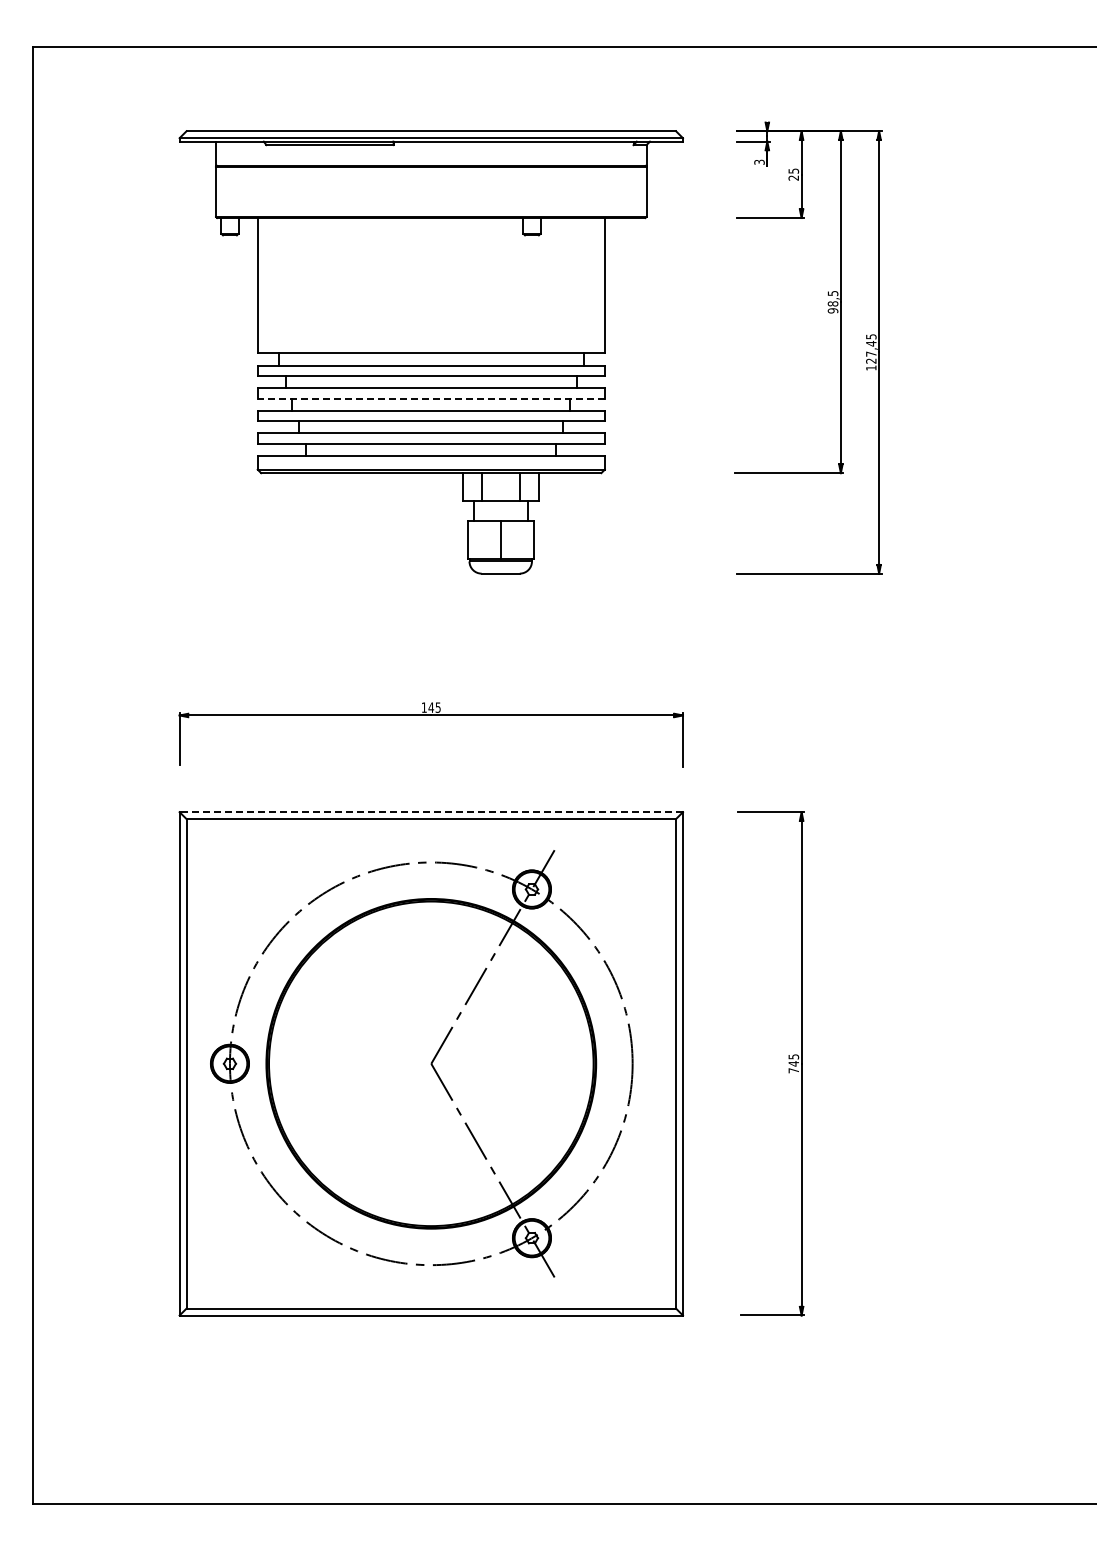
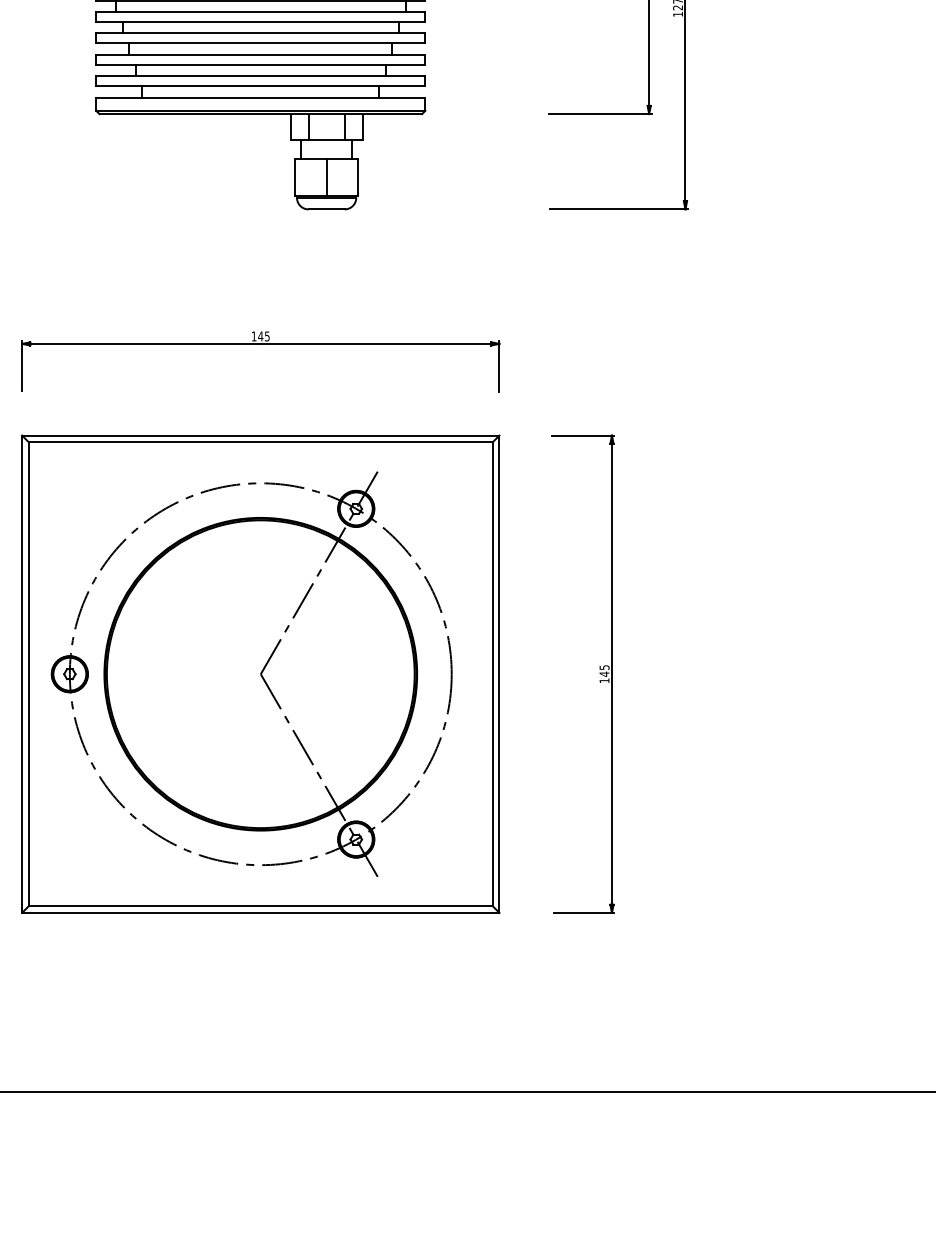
line: (431, 398) -> (260, 43), dashed -> solid
line: (431, 812) -> (260, 435), dashed -> solid
text: (793, 1070) -> (604, 680), 745 -> 145

